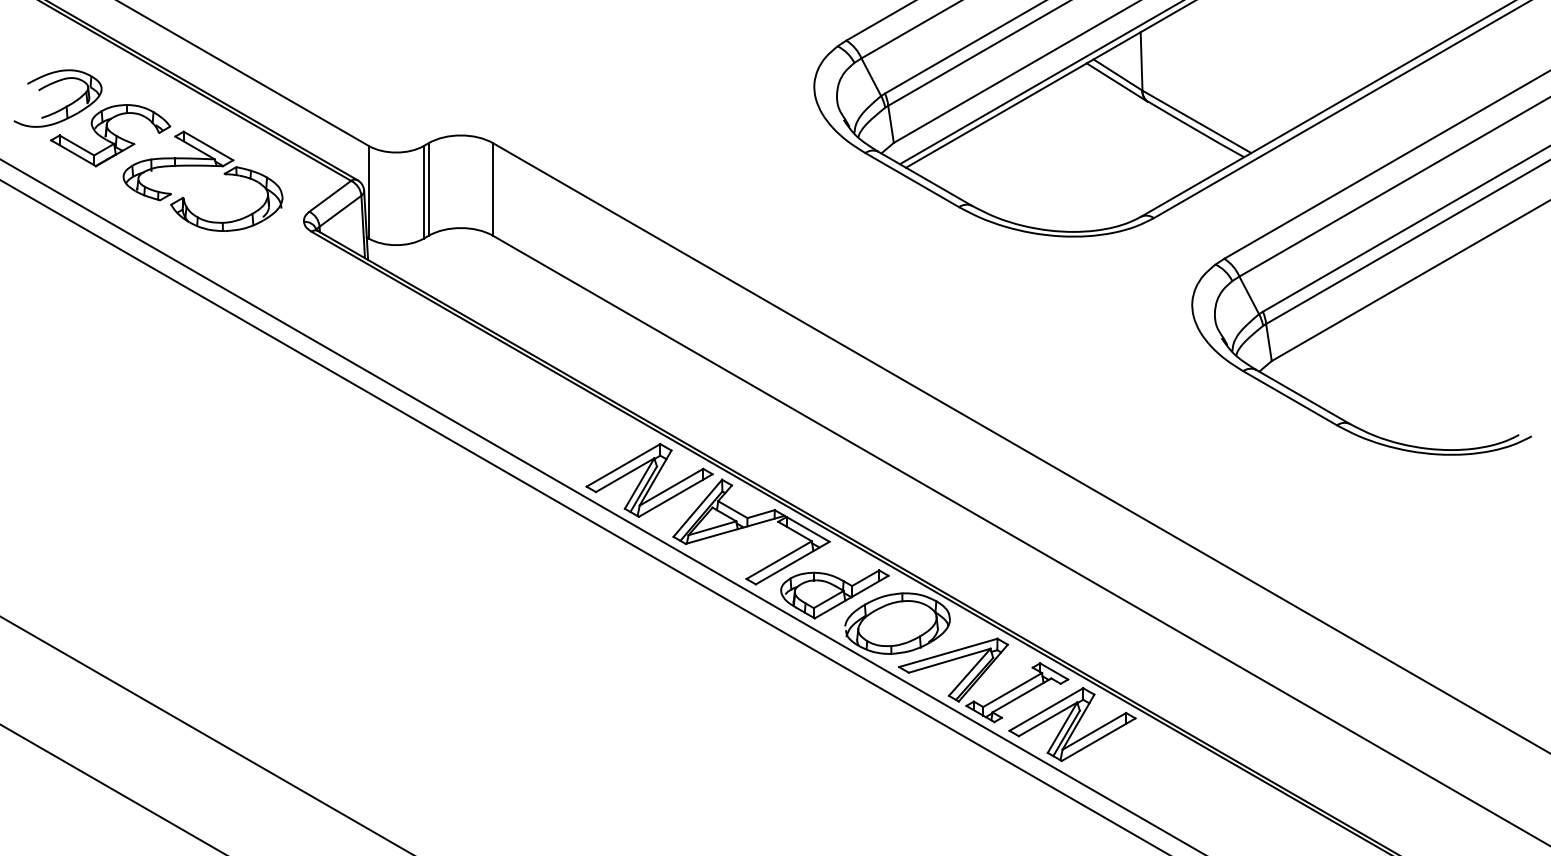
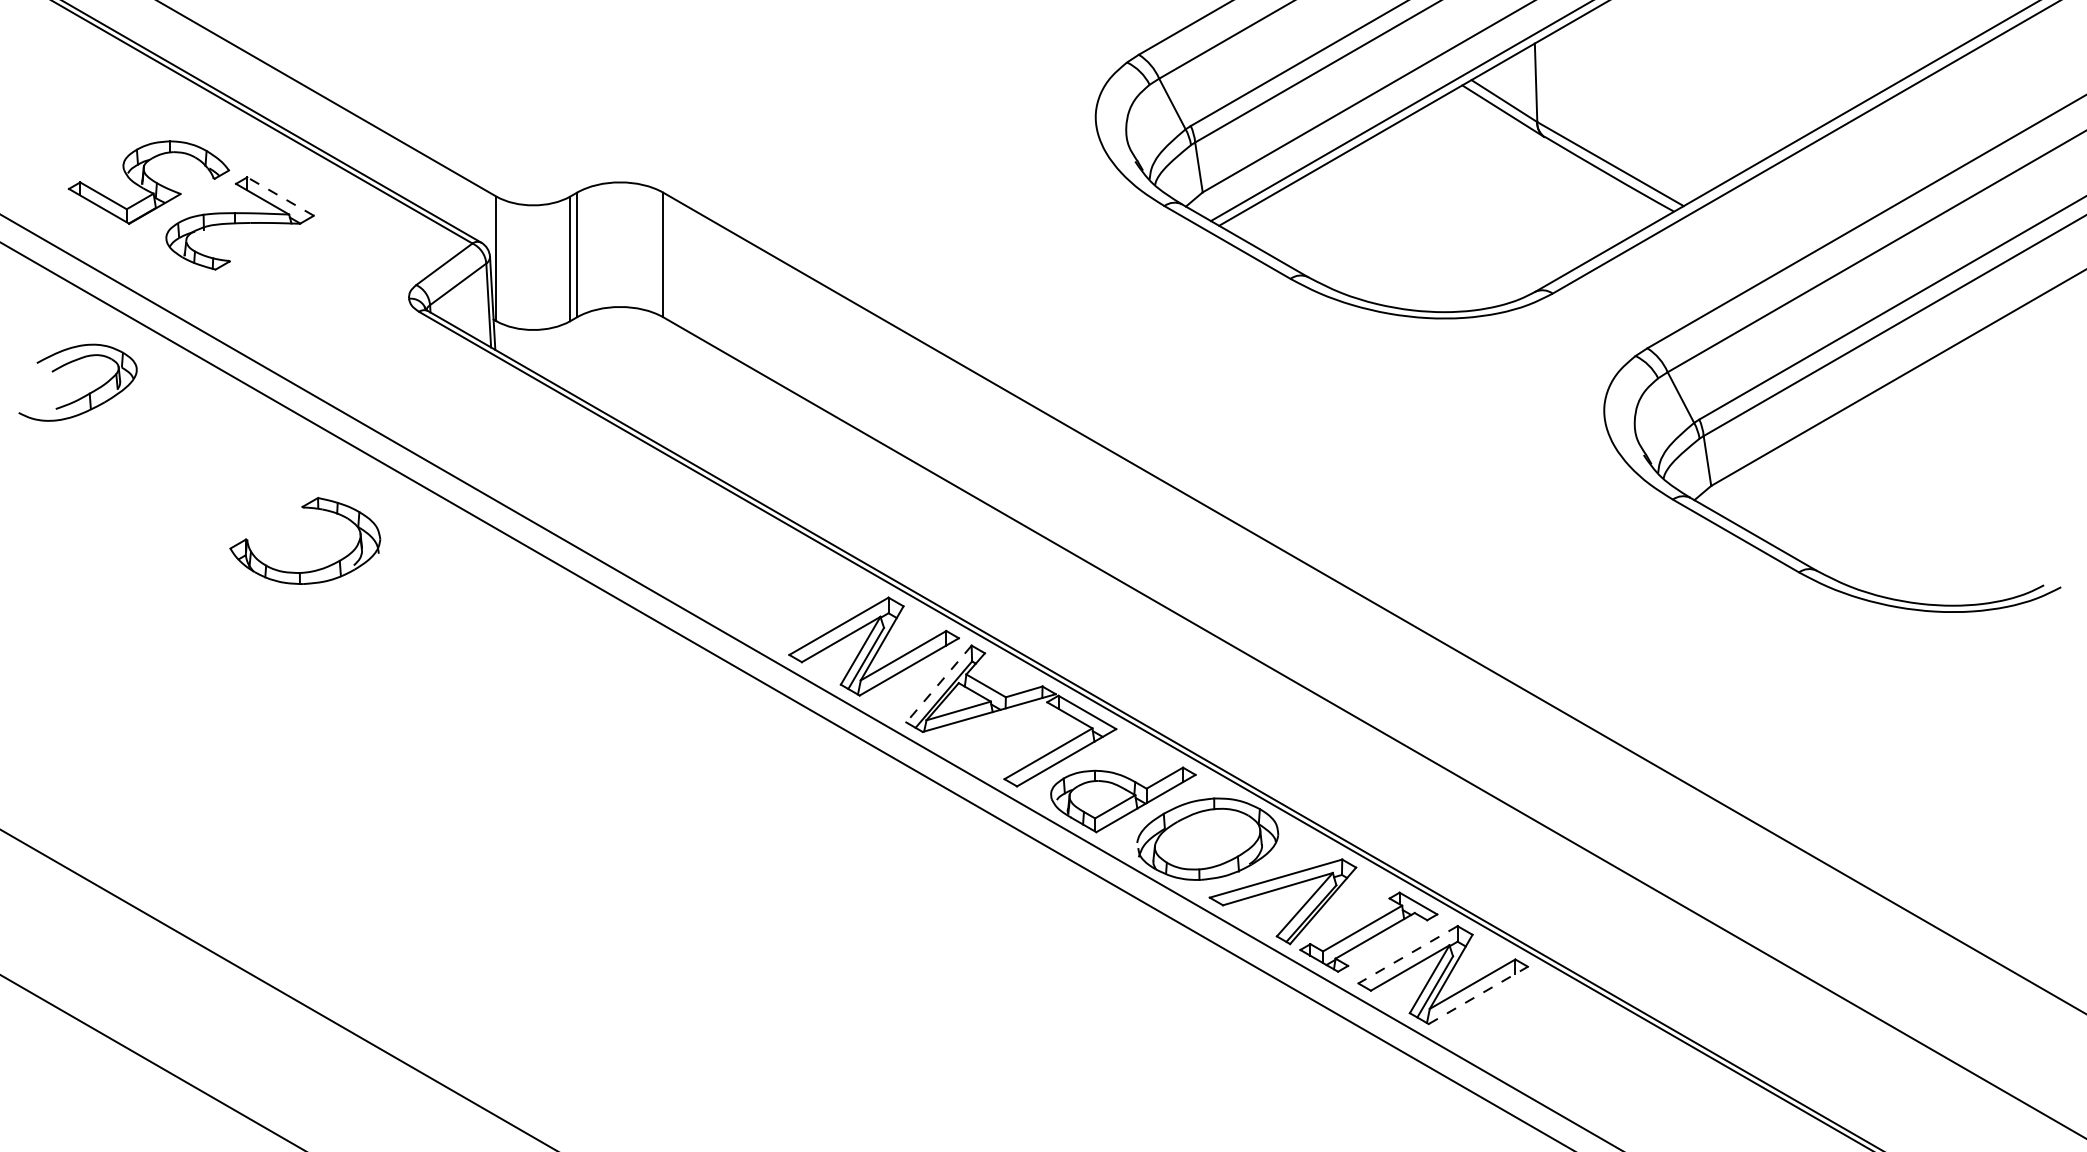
part: (62, 108) -> (84, 395), moved
line: (208, 145) -> (280, 196), solid -> dashed
part: (231, 221) -> (311, 570), moved
line: (697, 508) -> (938, 684), solid -> dashed
line: (1046, 710) -> (1407, 955), solid -> dashed
line: (1098, 739) -> (1478, 995), solid -> dashed

